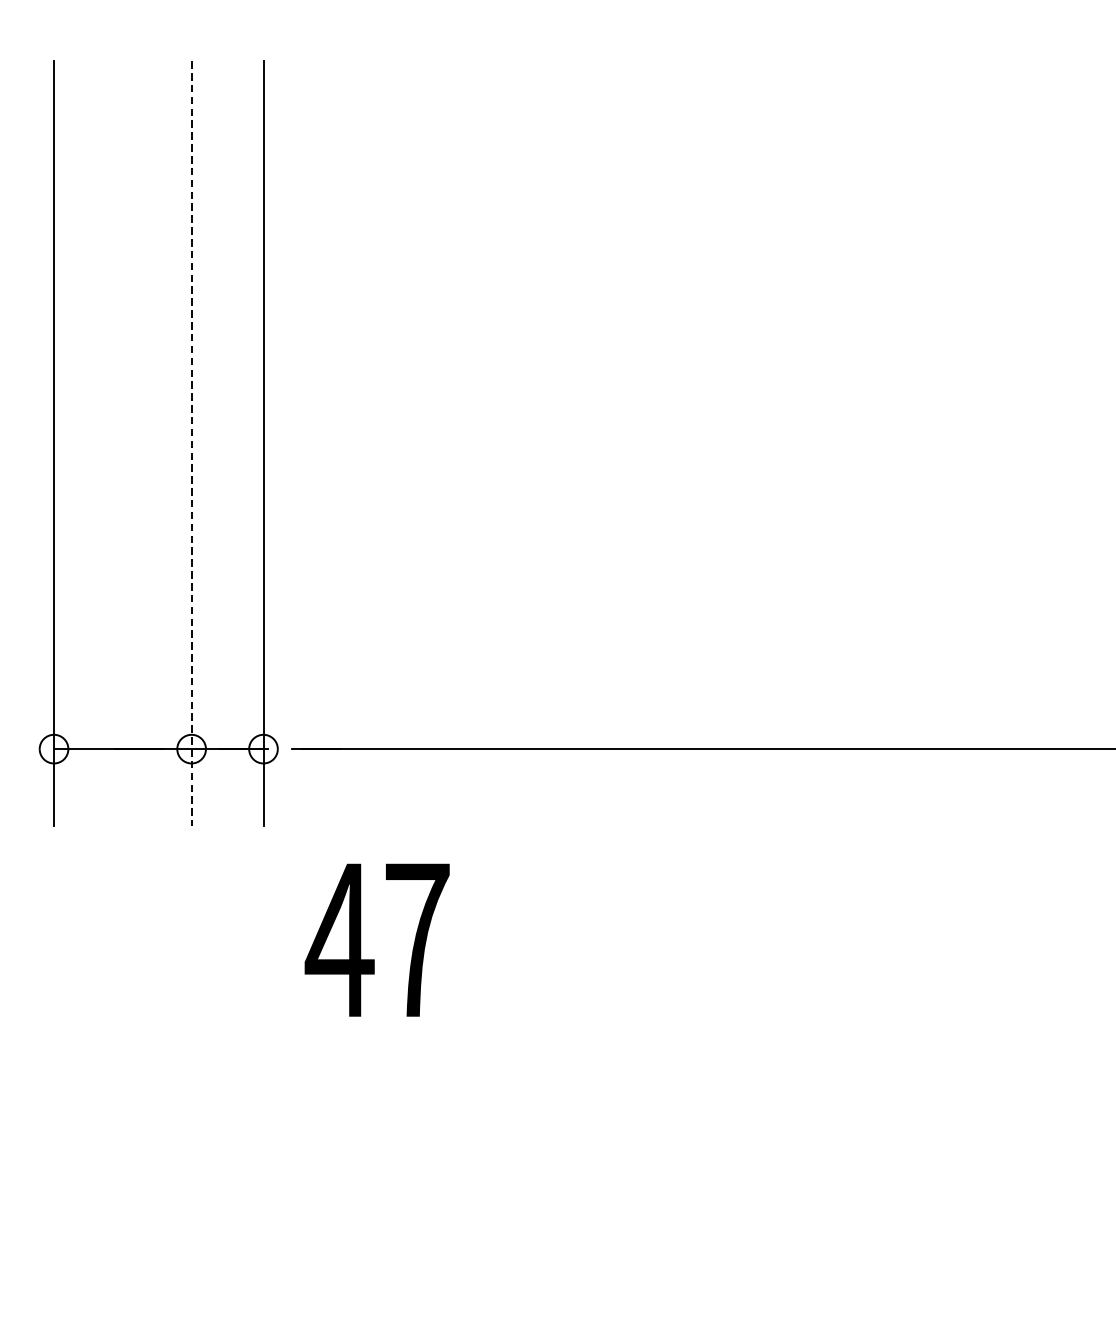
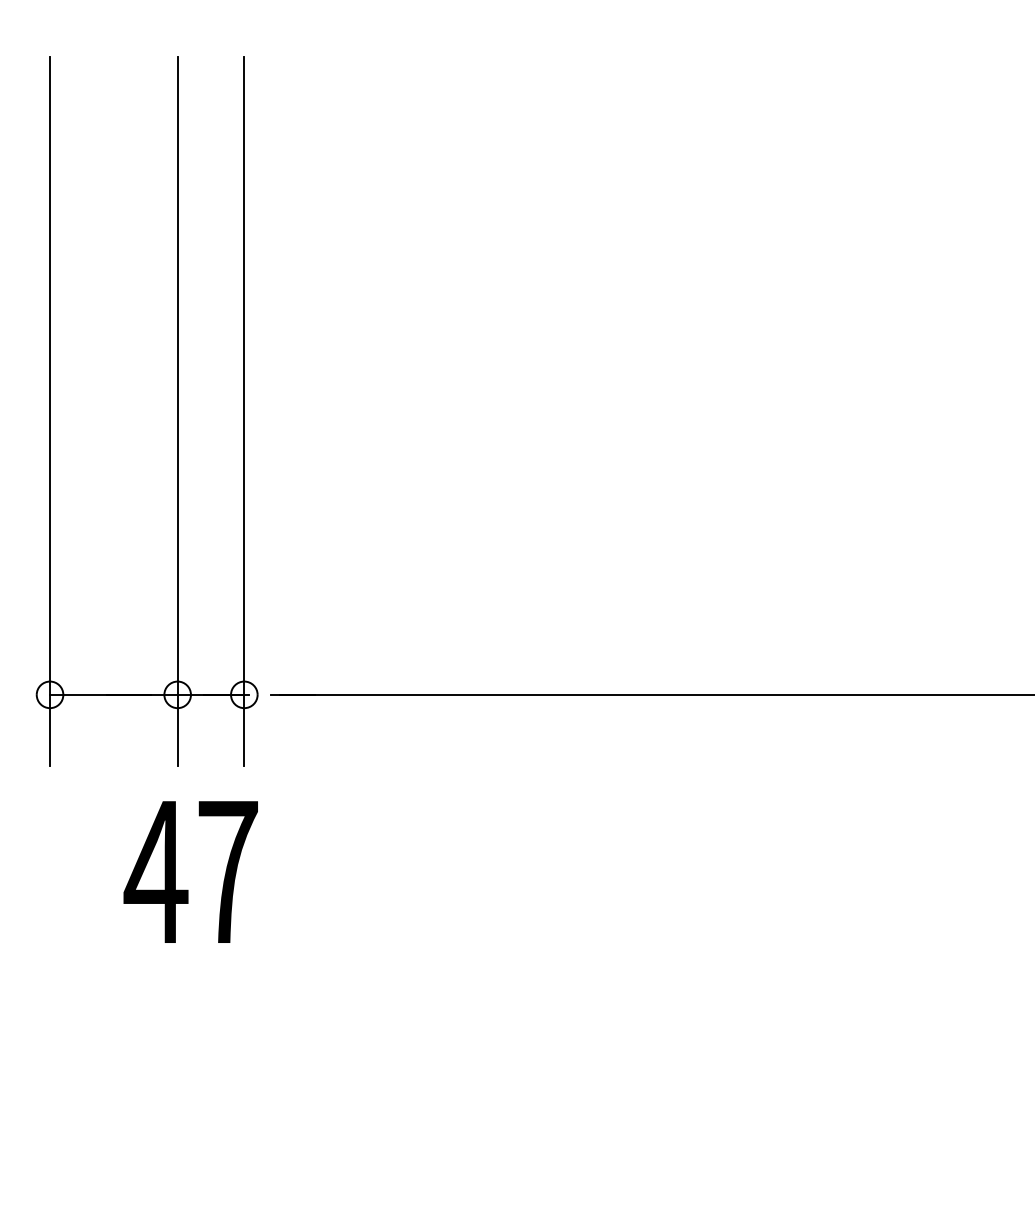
line: (191, 443) -> (177, 411), dashed -> solid
text: (376, 939) -> (190, 871), moved

